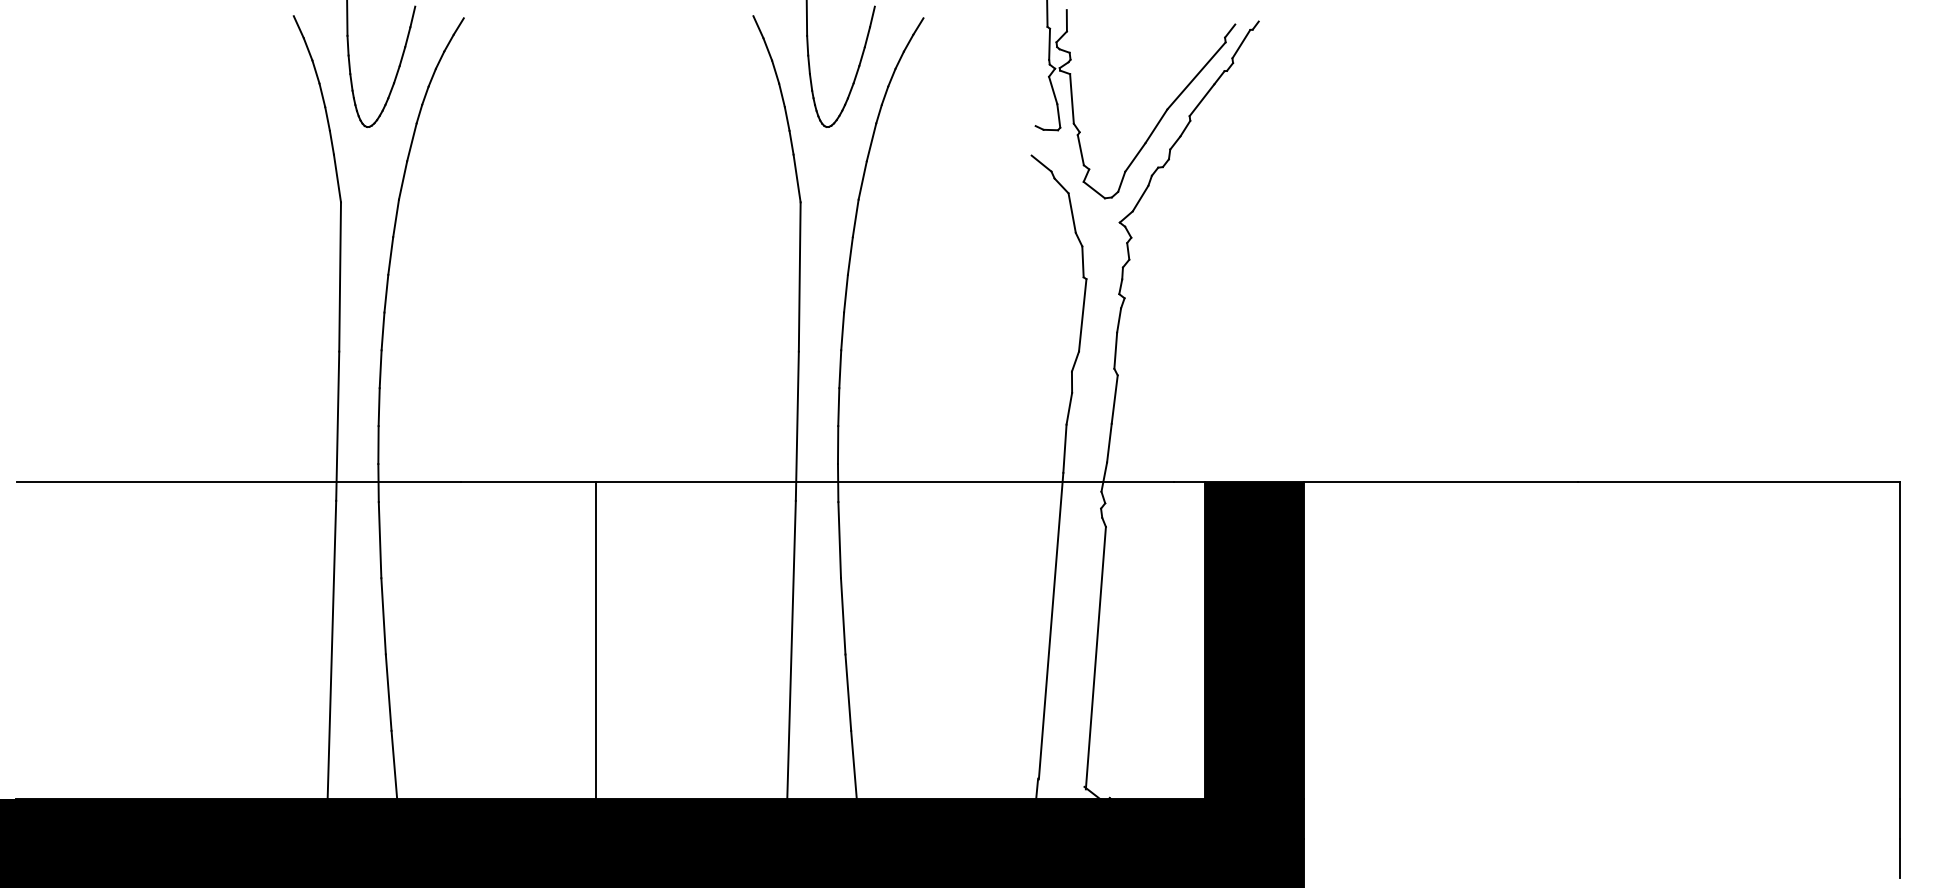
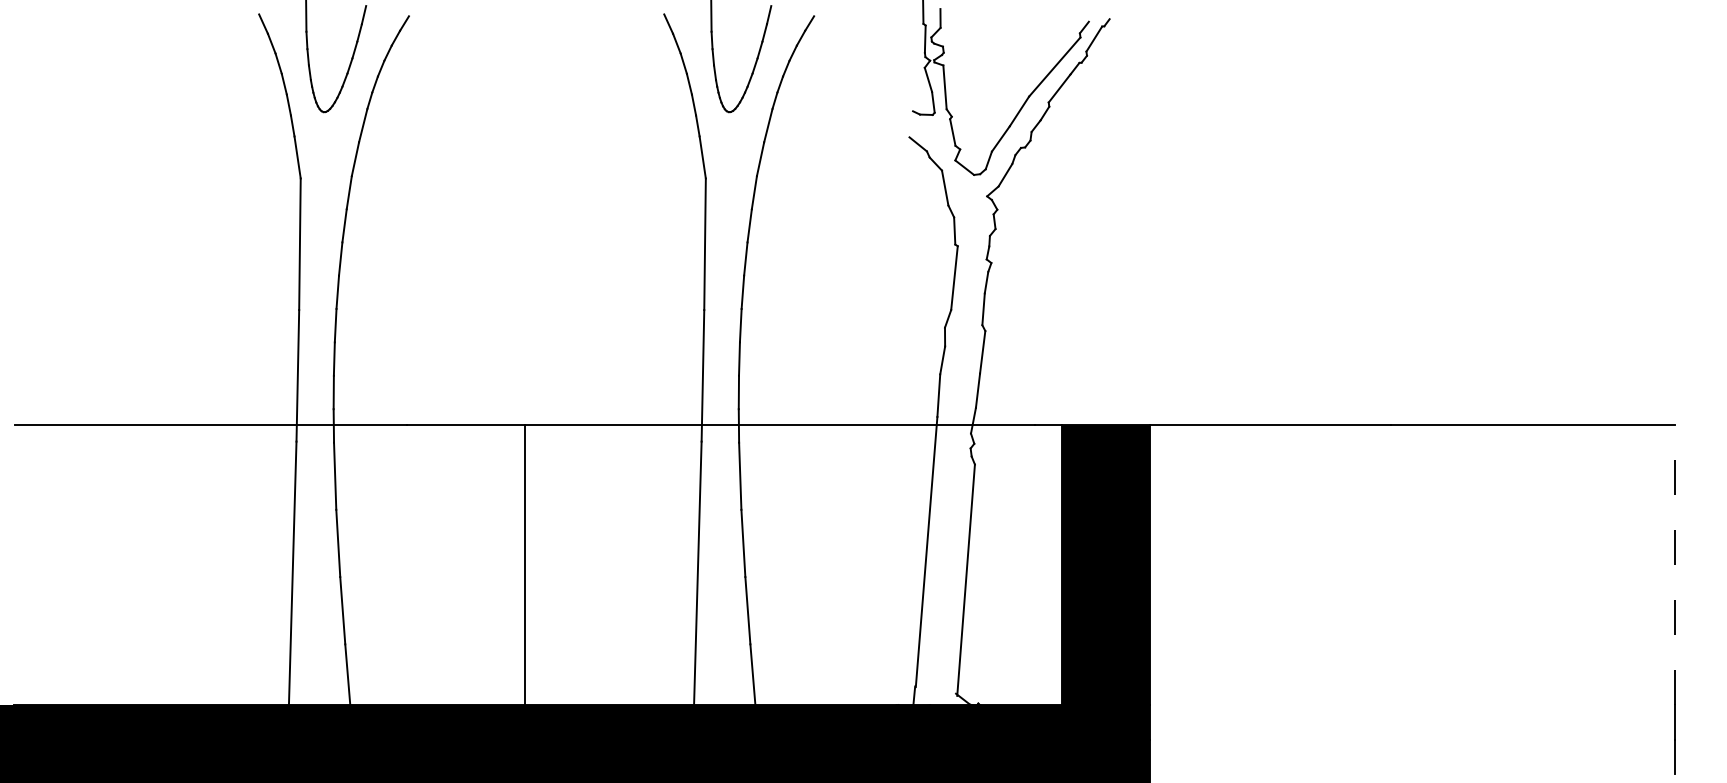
line: (1900, 640) -> (1675, 564), solid -> dashed

